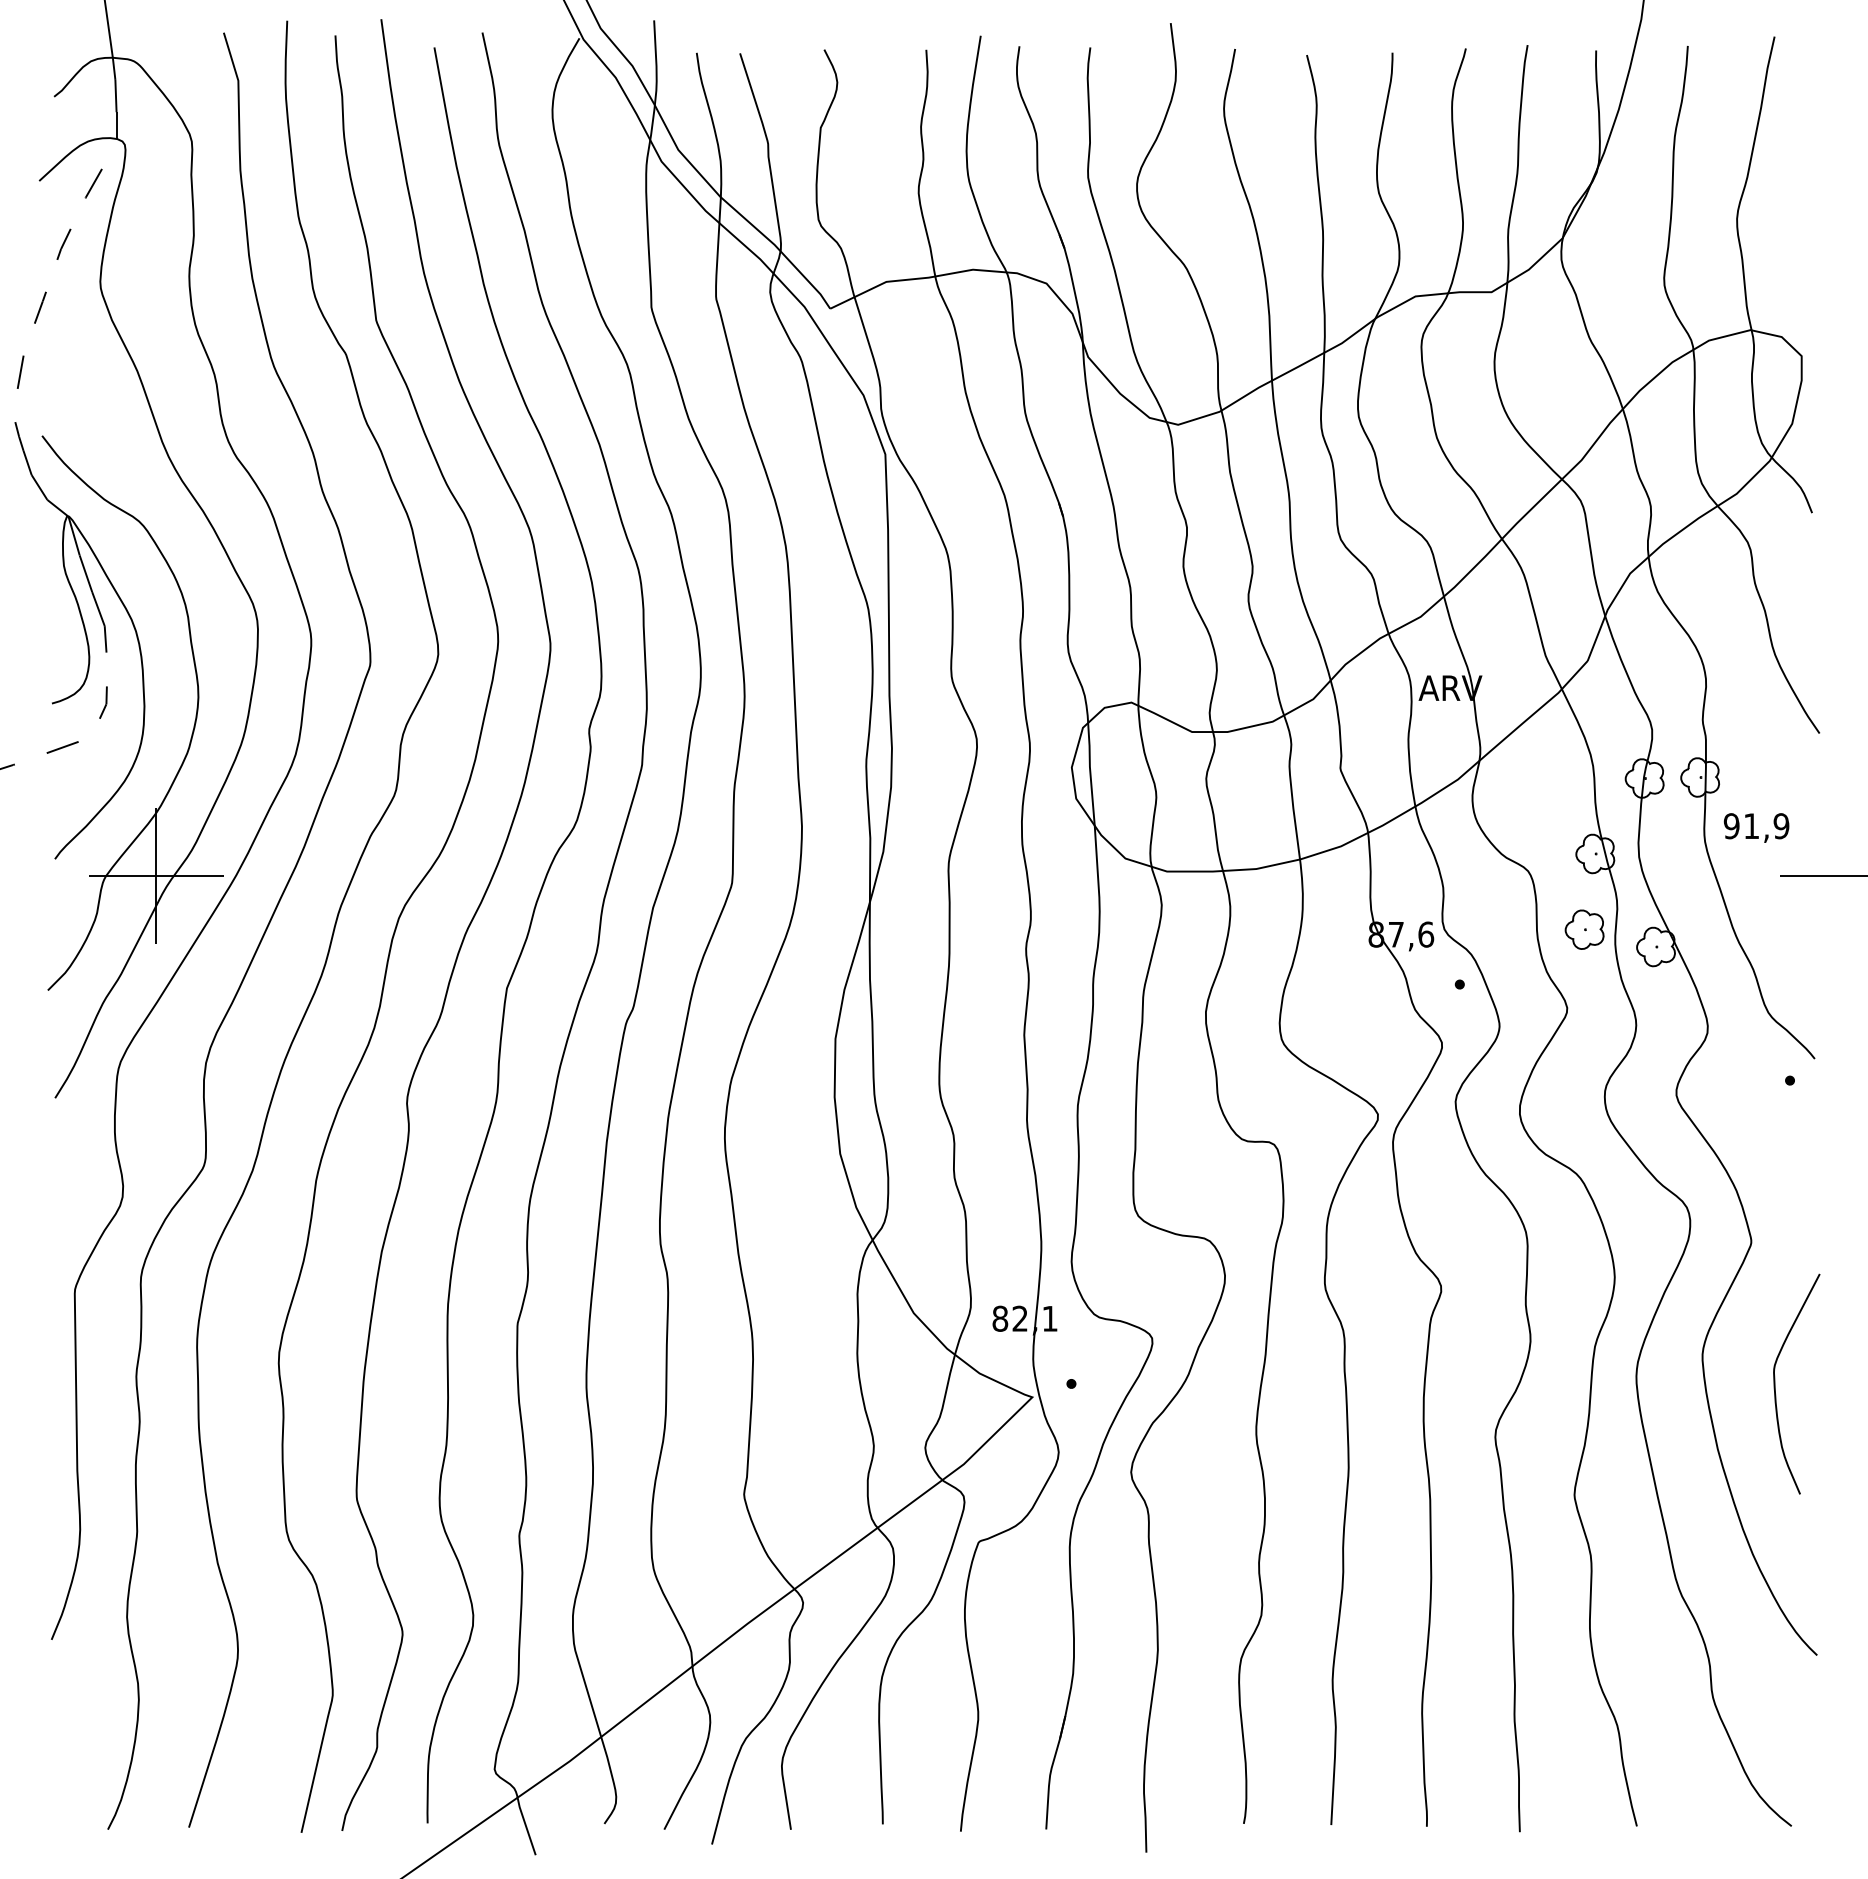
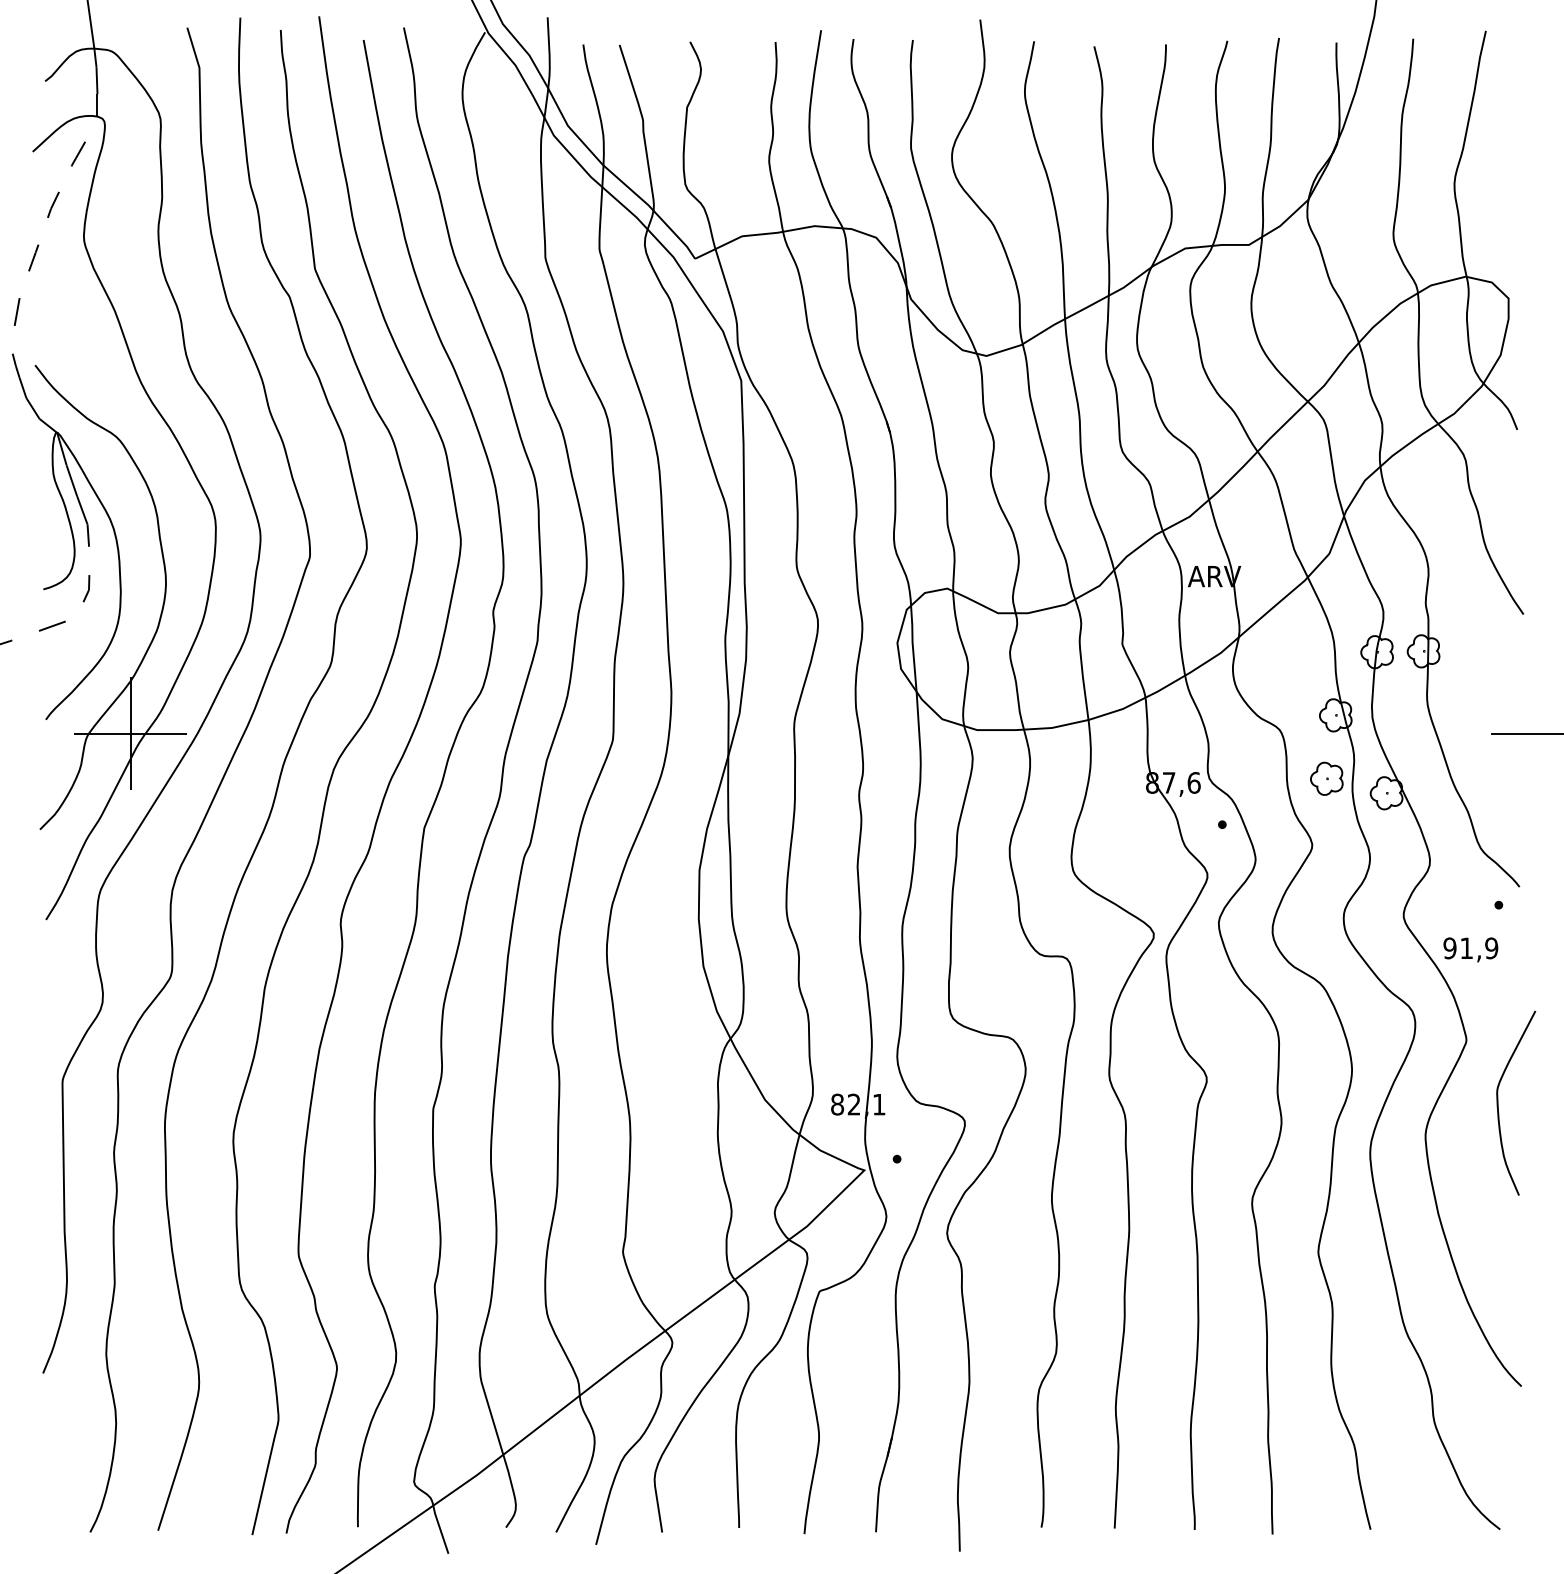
text: (1756, 827) -> (1470, 949), moved
curve: (1775, 1383) -> (1498, 1102), moved

